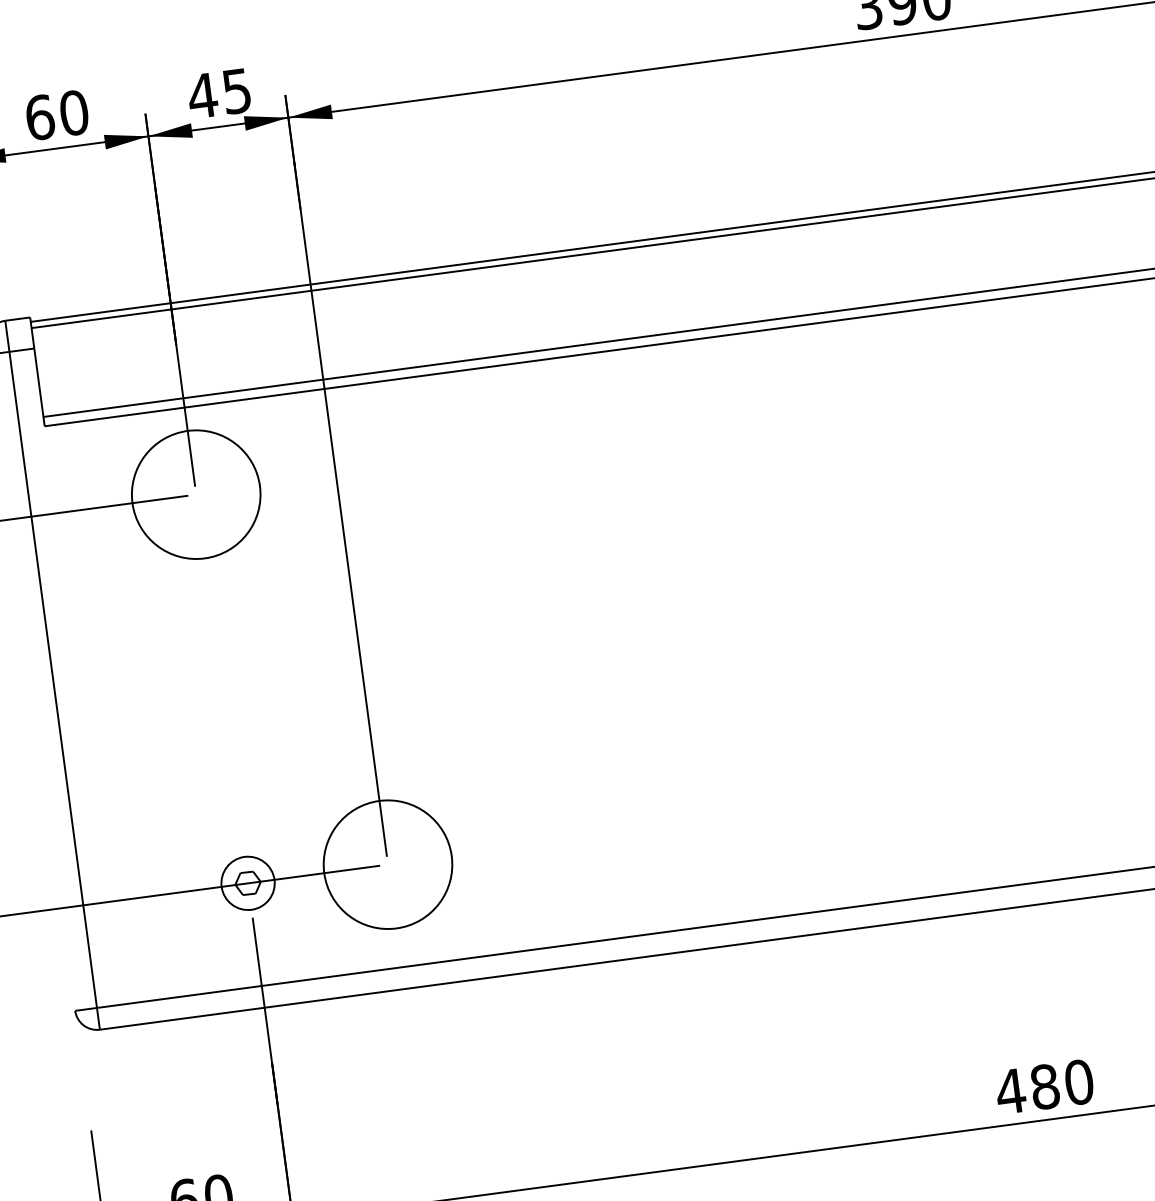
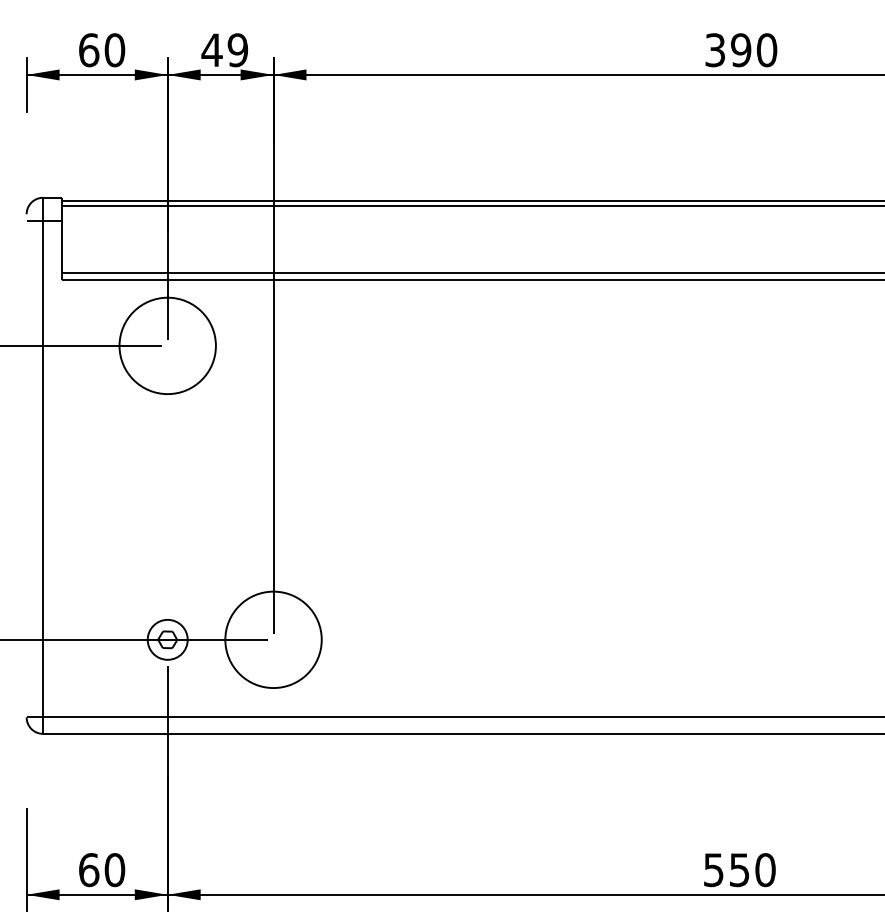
text: (236, 91) -> (237, 50), 45 -> 49
text: (1027, 1089) -> (726, 870), 480 -> 550

